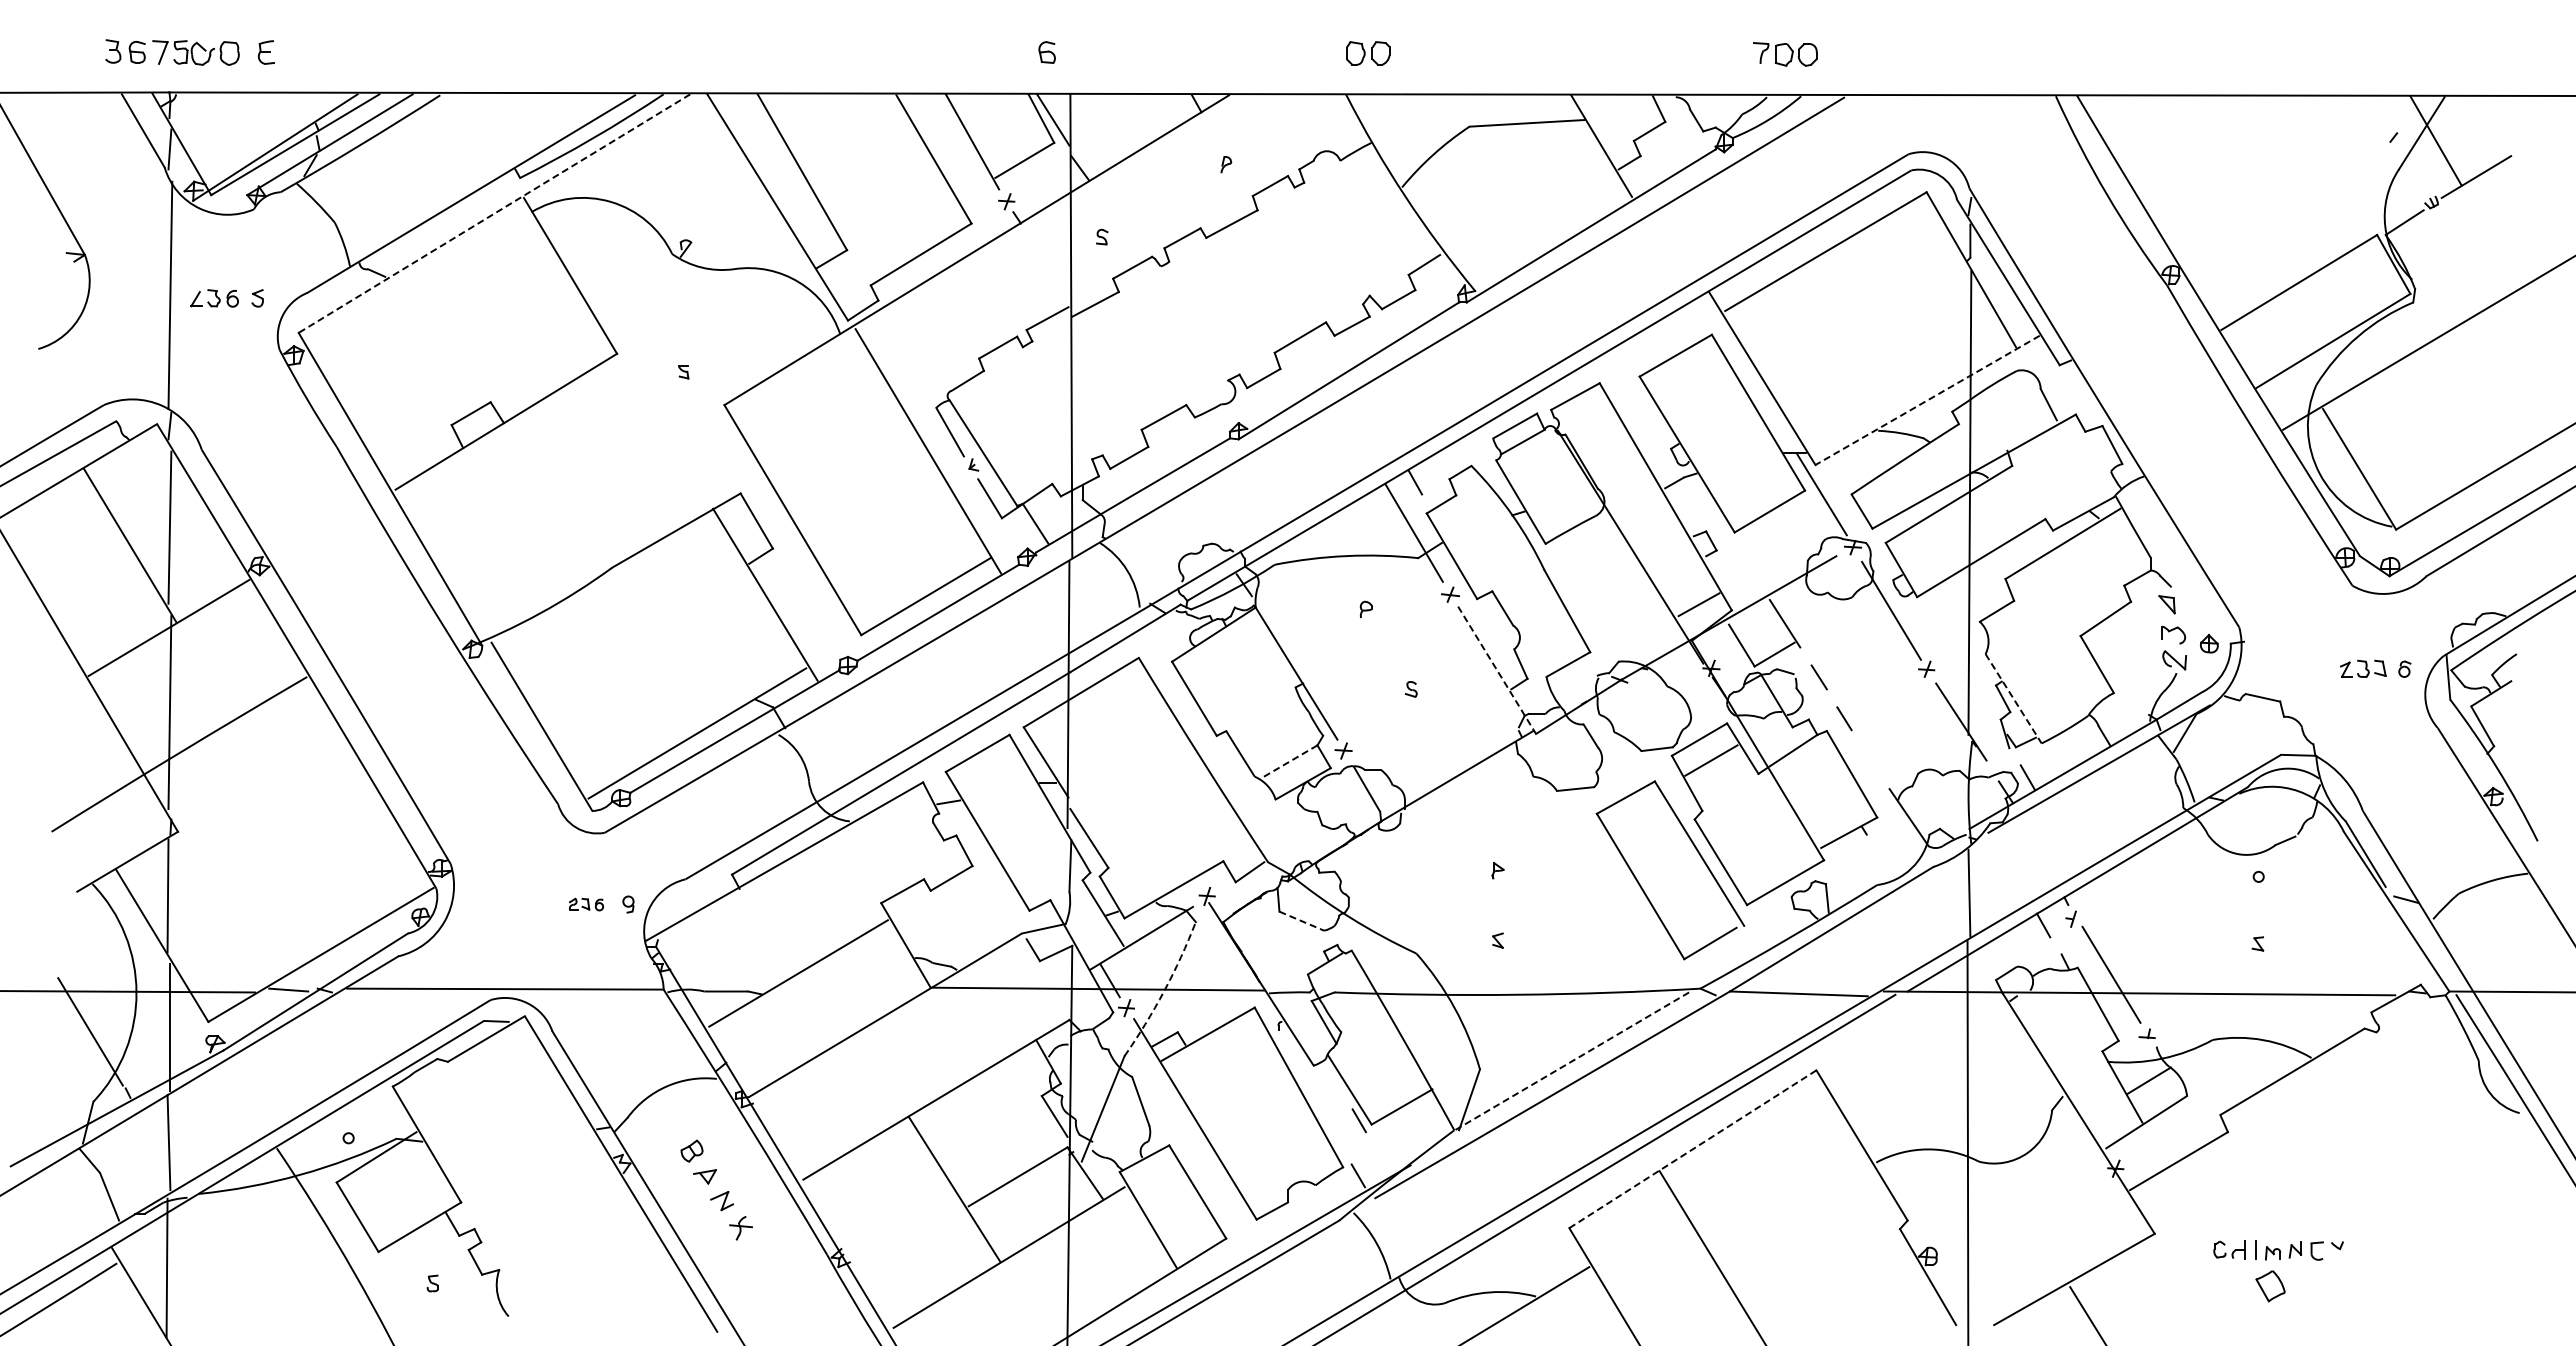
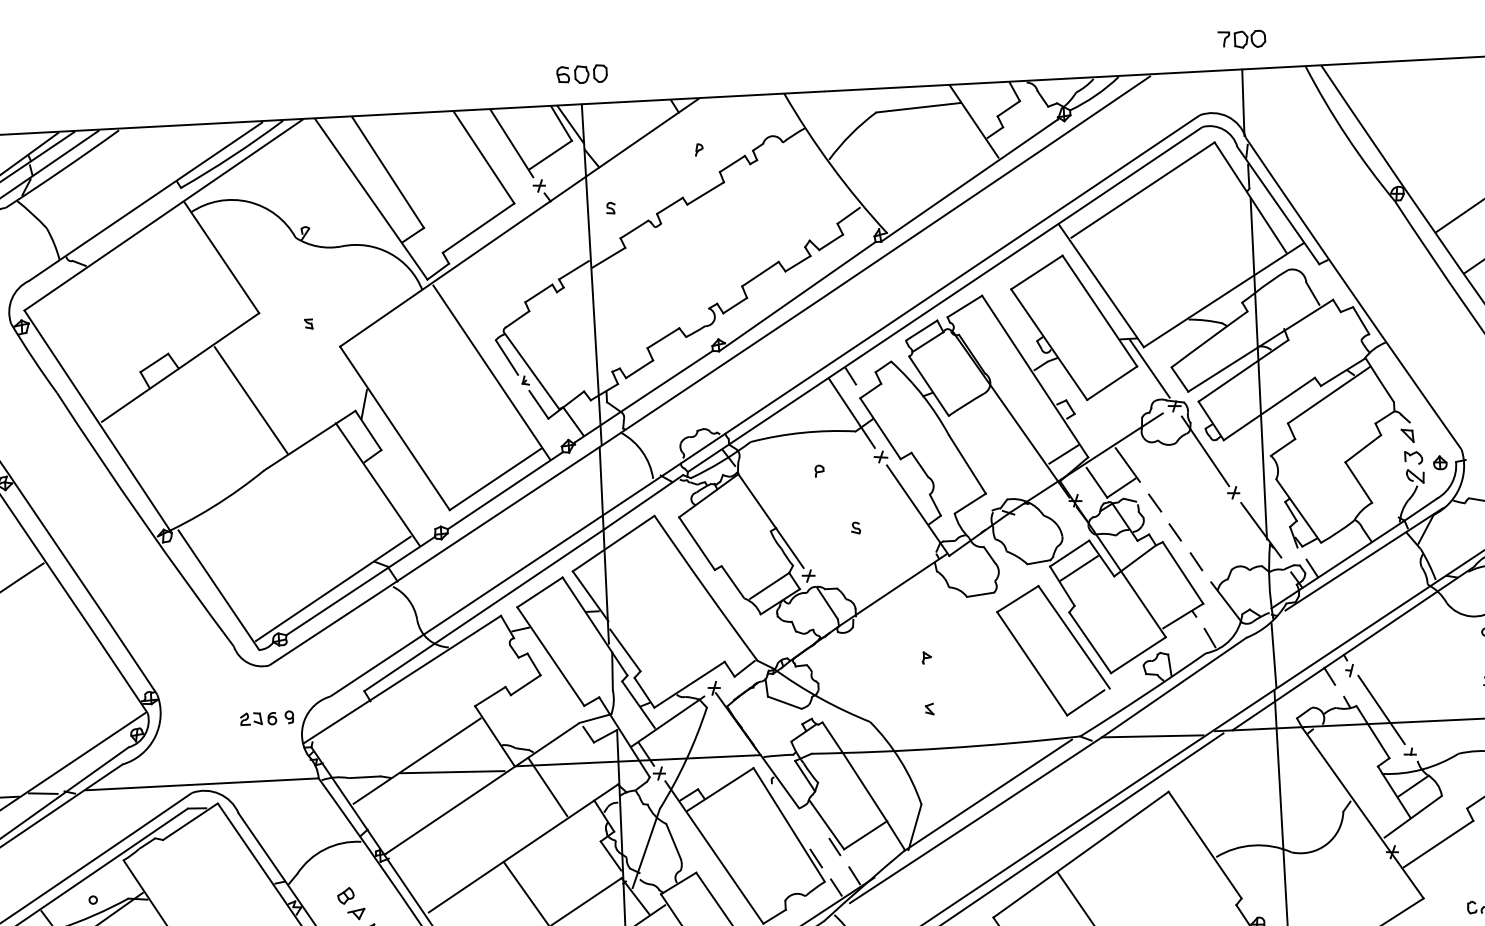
part: (1368, 53) -> (591, 74), moved
part: (1785, 54) -> (1242, 39), moved
line: (1968, 140) -> (1243, 102), added
line: (494, 213) -> (163, 215), dashed -> solid
line: (1927, 400) -> (1223, 295), dashed -> solid
line: (599, 471) -> (250, 400), added
line: (752, 484) -> (363, 403), added
line: (1497, 670) -> (918, 510), dashed -> solid
line: (2013, 698) -> (1298, 510), dashed -> solid
line: (1870, 759) -> (1195, 561), added
line: (1289, 761) -> (769, 585), dashed -> solid
line: (1883, 864) -> (1209, 637), added
part: (586, 904) -> (258, 718), size x1.43
line: (1302, 921) -> (785, 702), dashed -> solid
line: (845, 990) -> (452, 771), added
arc: (1164, 991) -> (686, 759), dashed -> solid
line: (973, 1017) -> (547, 786), added
line: (1571, 1061) -> (988, 795), dashed -> solid
line: (1333, 1134) -> (816, 858), added
line: (1692, 1149) -> (1080, 854), dashed -> solid
line: (1383, 1161) -> (854, 876), added

